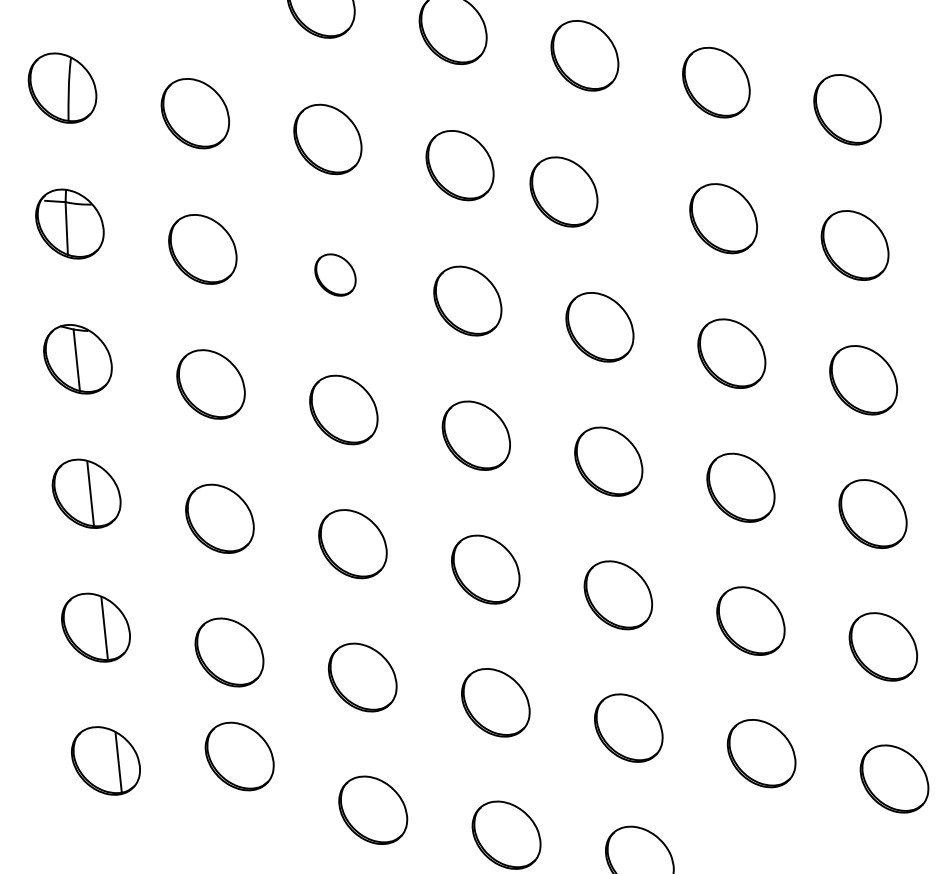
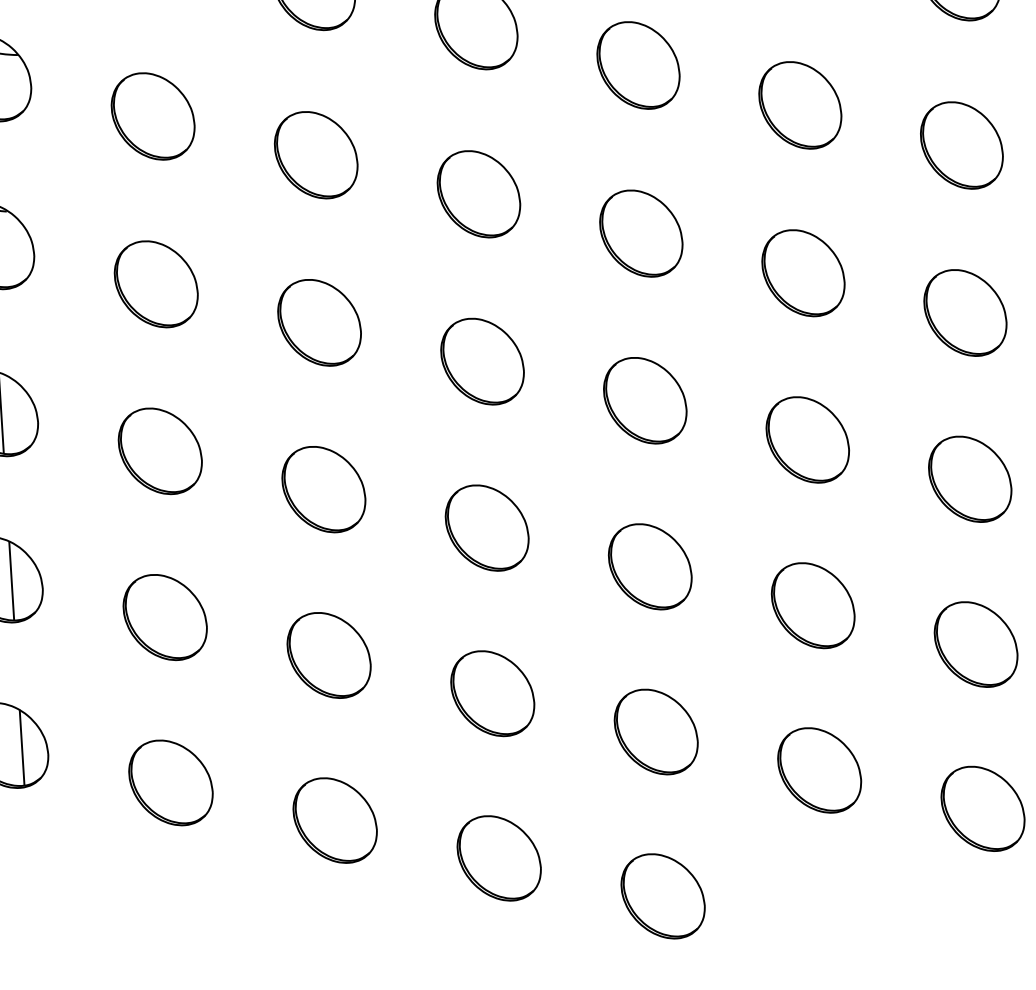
part: (563, 191) -> (637, 64), moved
part: (335, 274) -> (316, 154), size x1.67
part: (239, 756) -> (170, 782), moved

